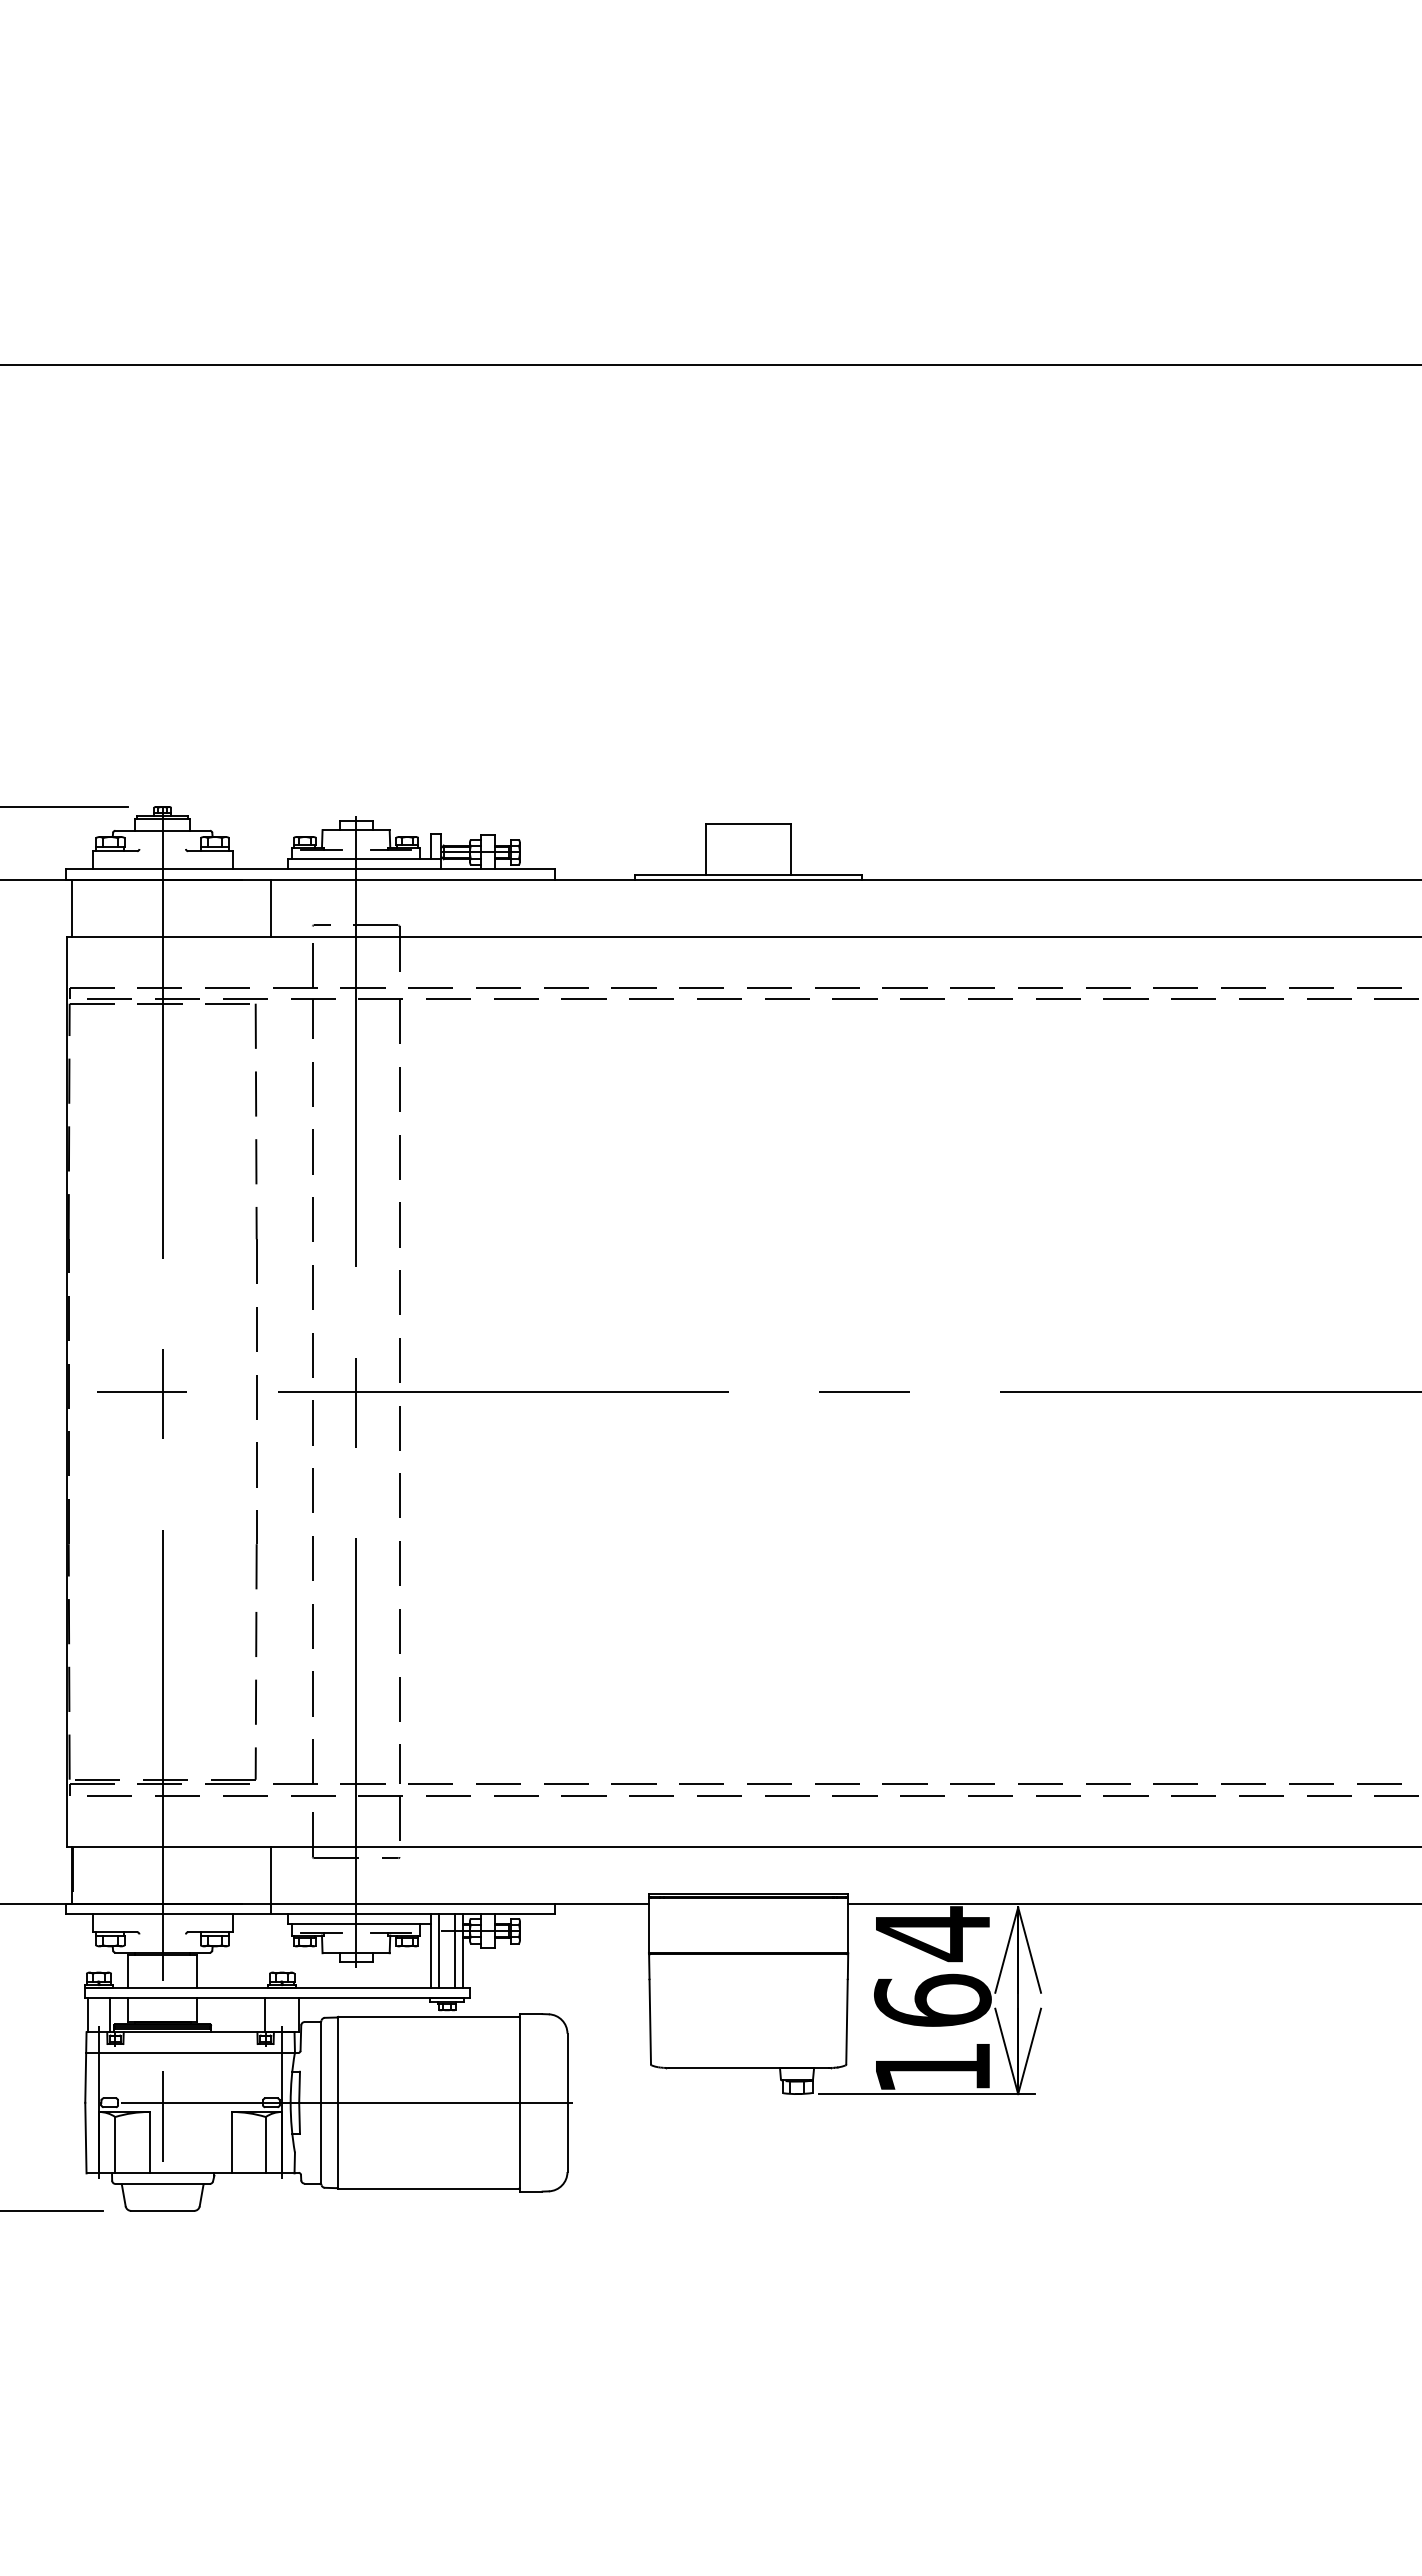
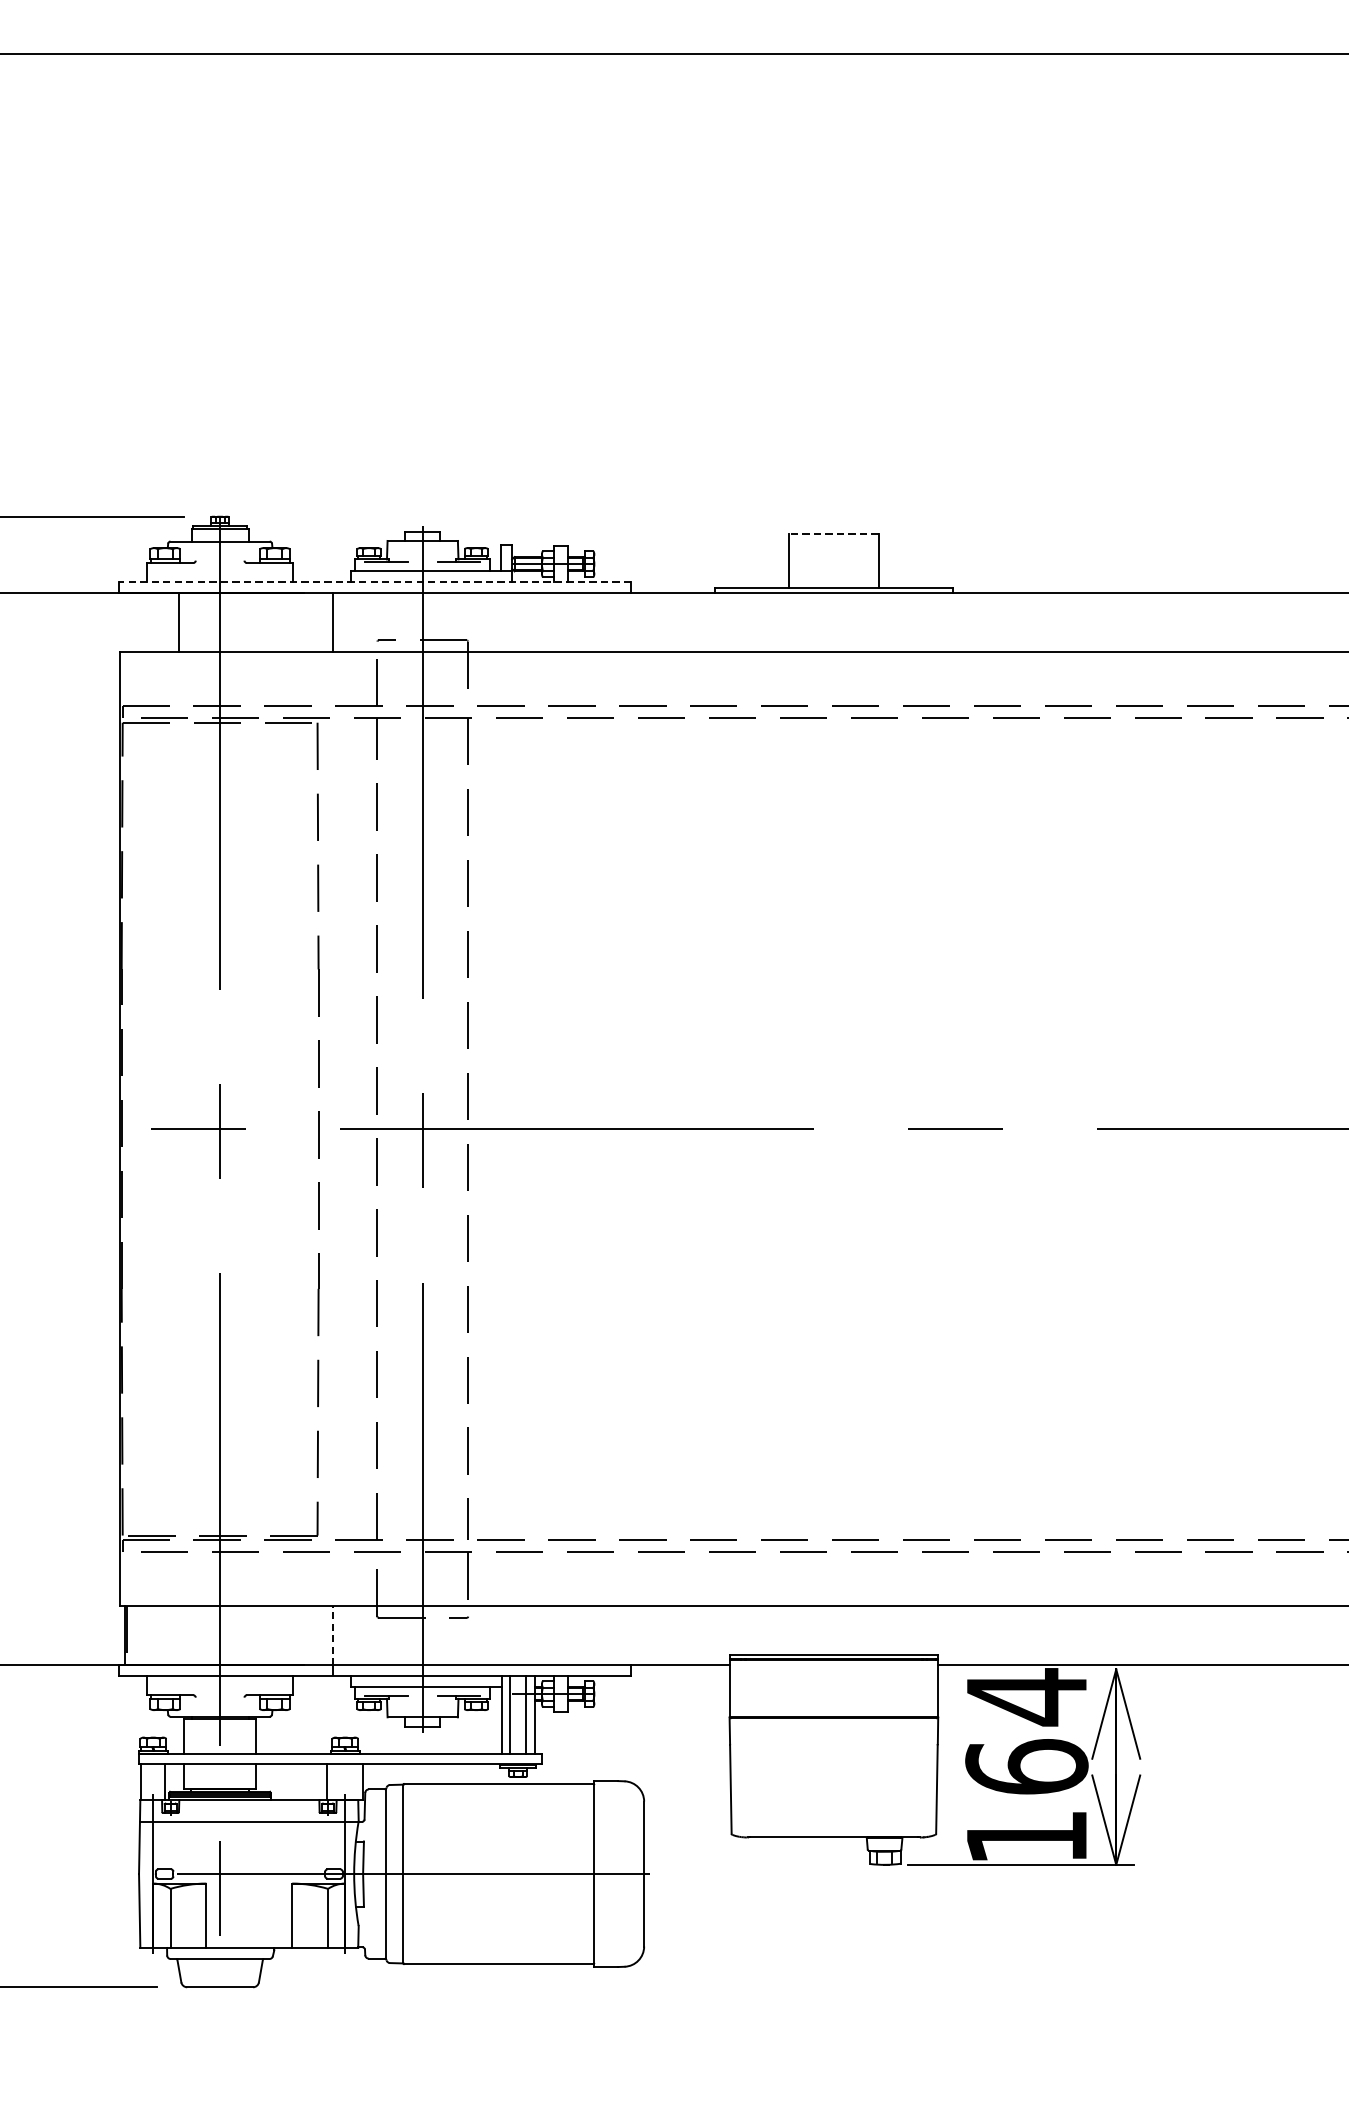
line: (748, 823) -> (833, 533), solid -> dashed
line: (310, 869) -> (374, 582), solid -> dashed
line: (71, 907) -> (179, 621), moved
line: (270, 1874) -> (333, 1634), solid -> dashed

